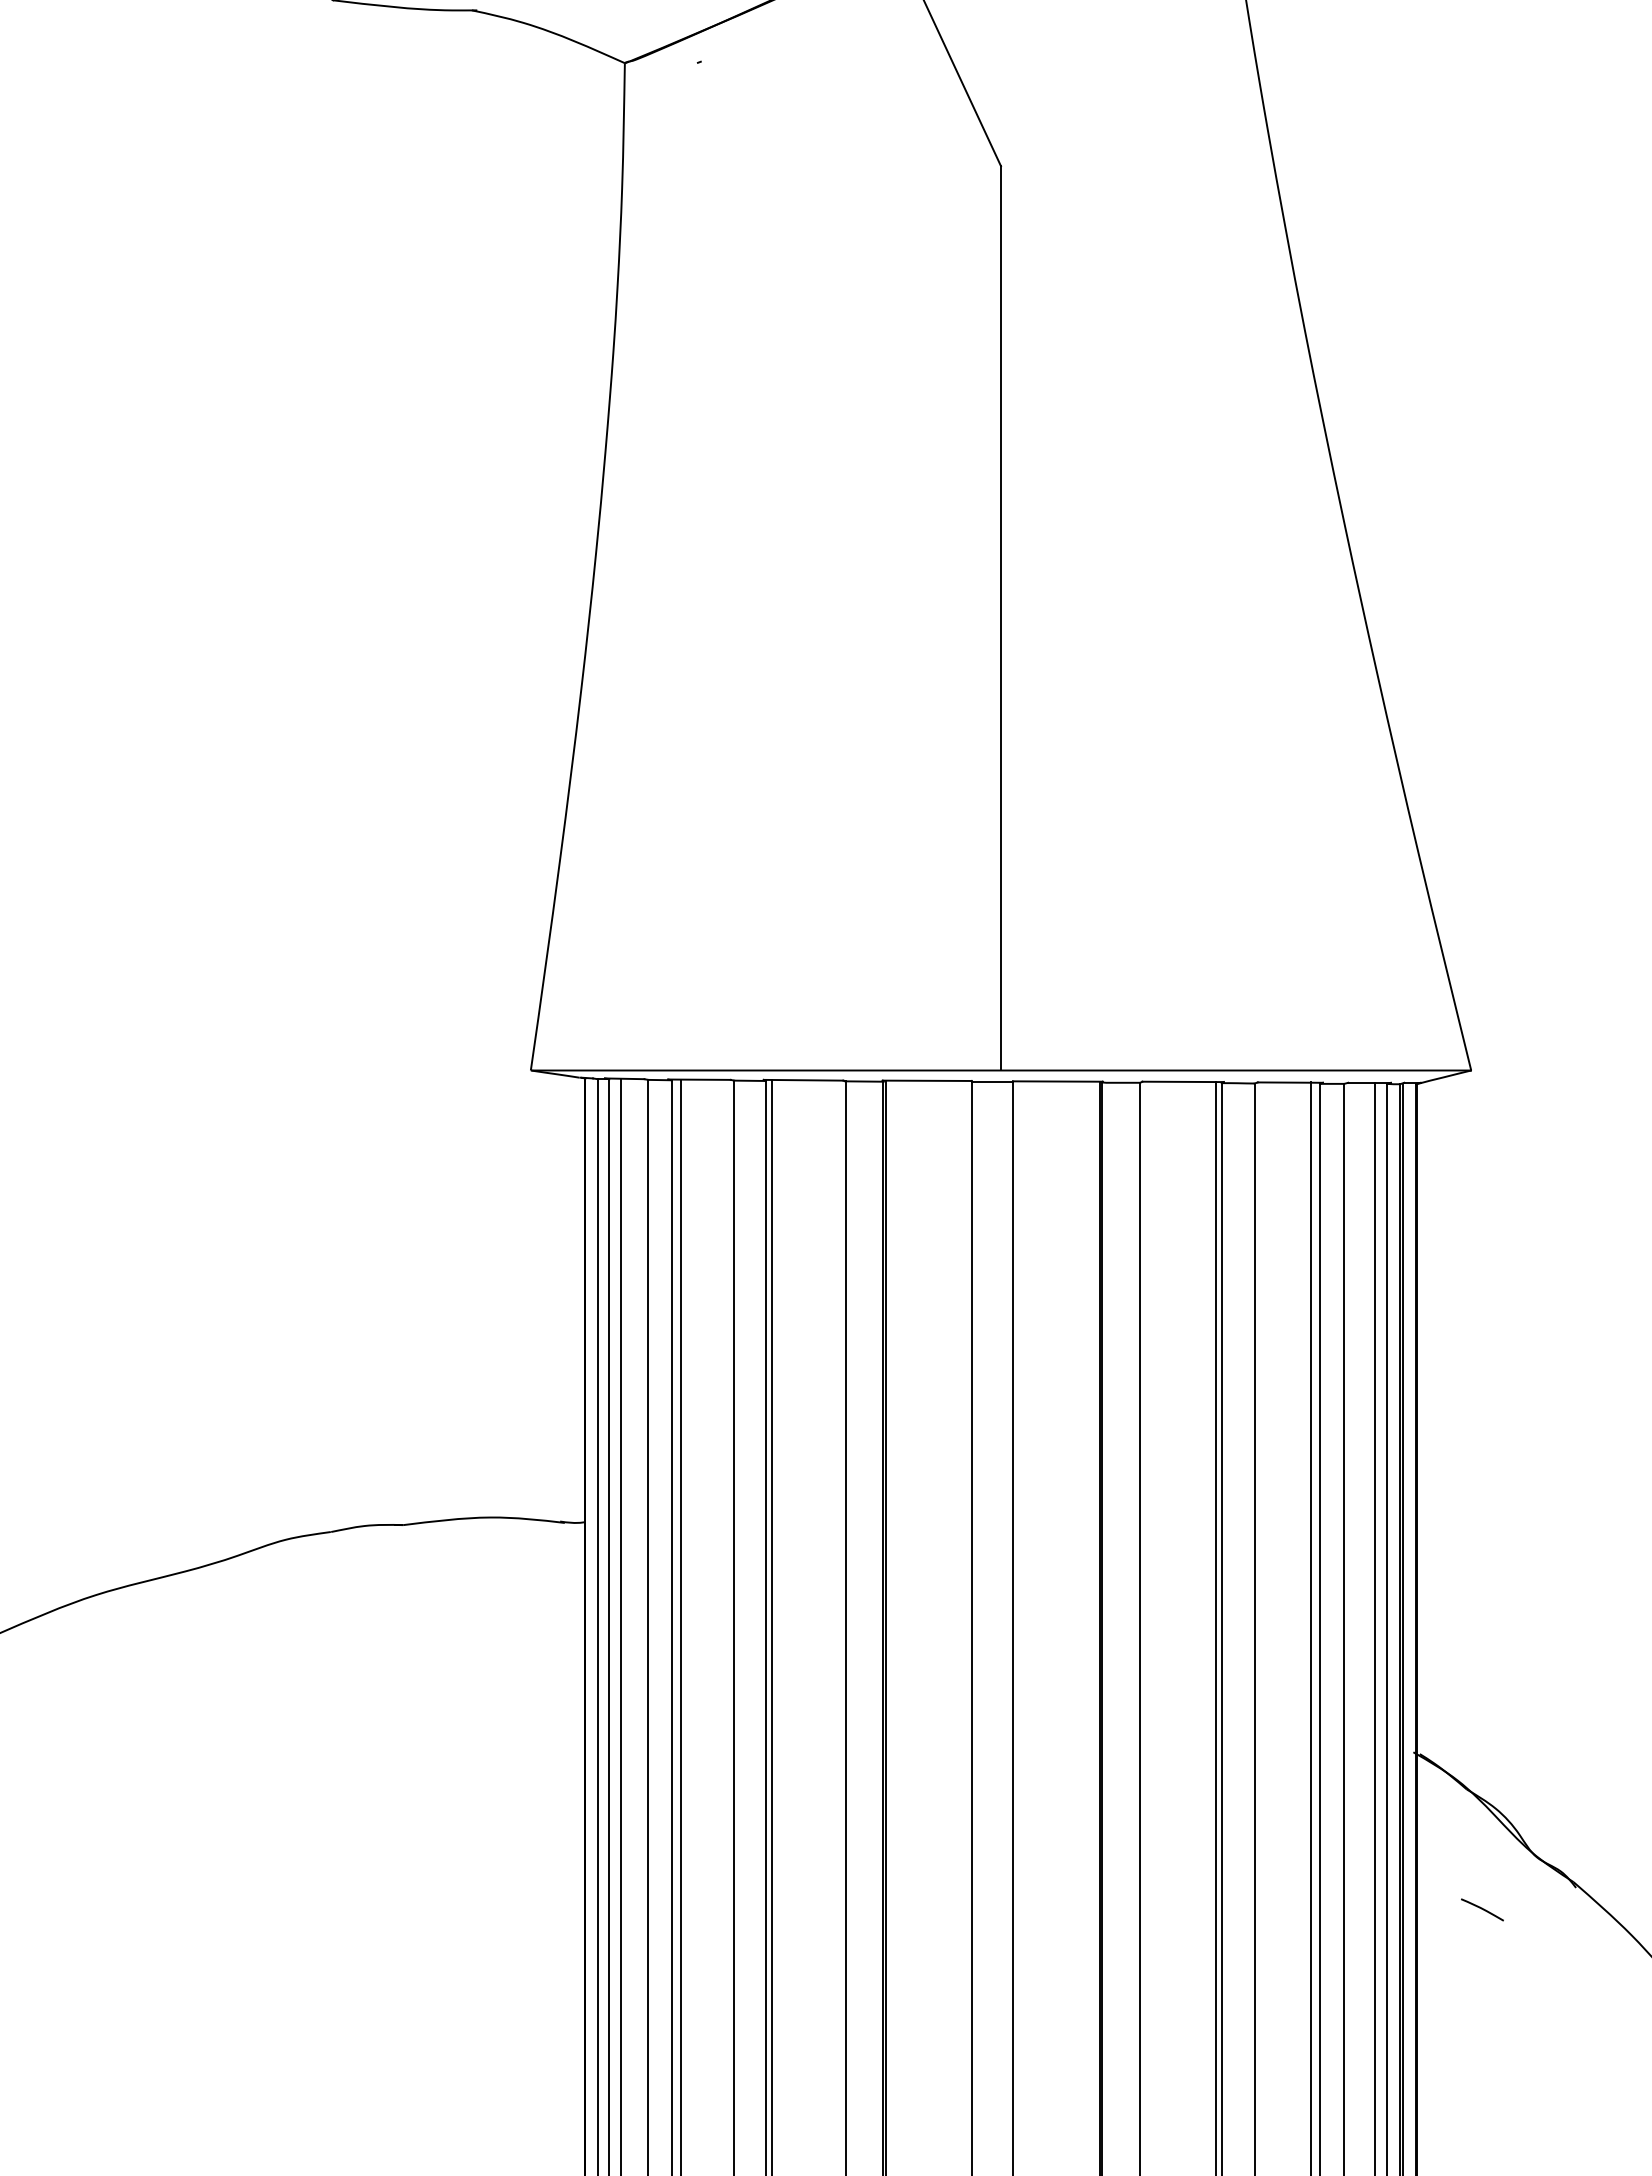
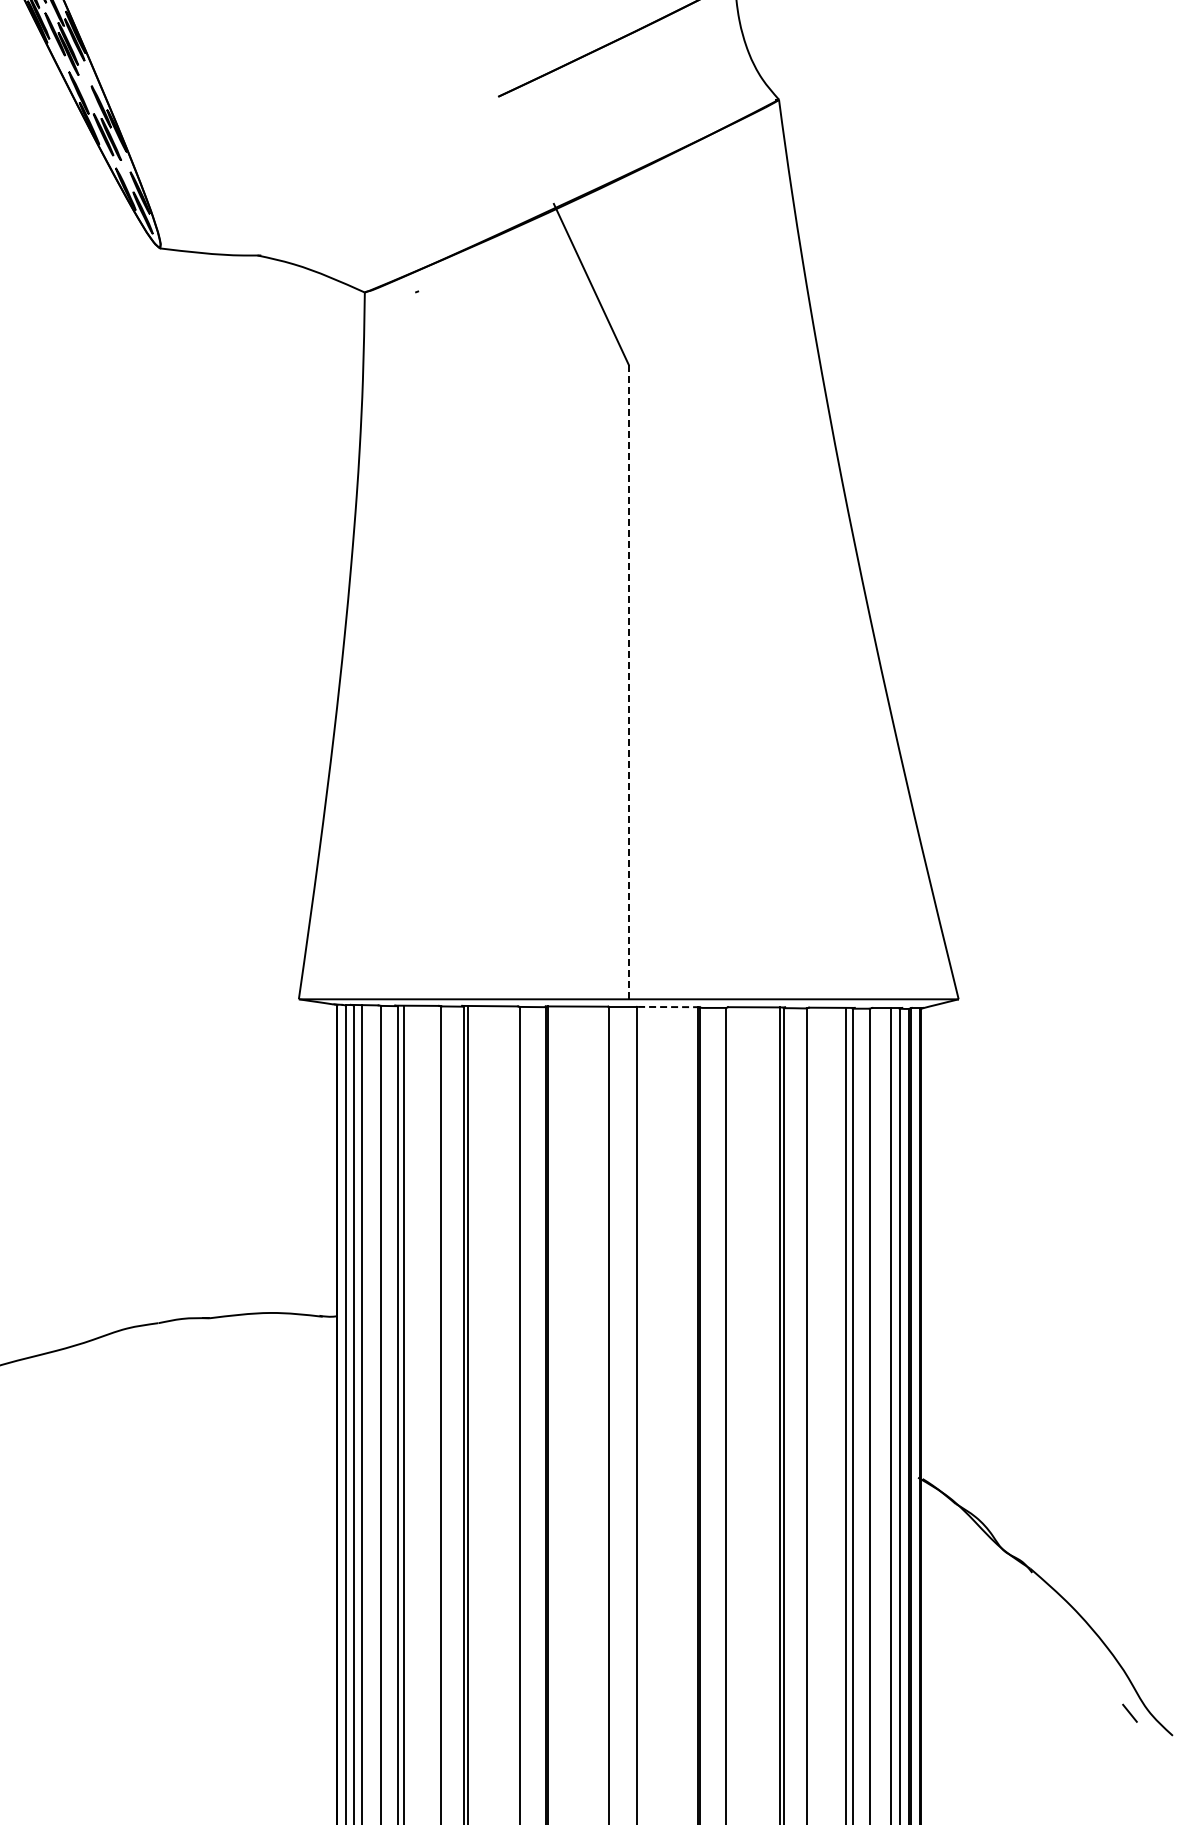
line: (1000, 618) -> (628, 682), solid -> dashed
line: (1057, 1082) -> (668, 1007), solid -> dashed
line: (1482, 1910) -> (966, 1588), removed

